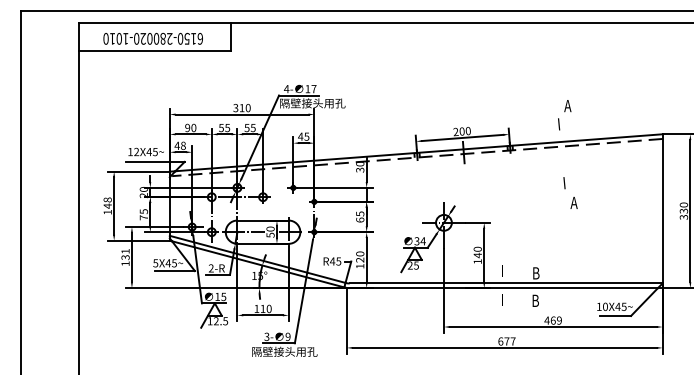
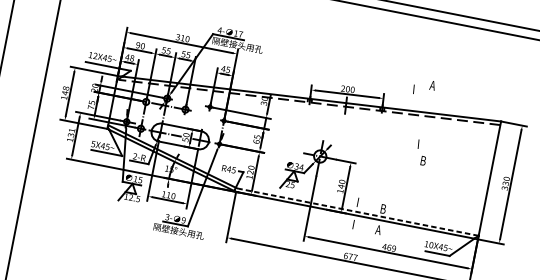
line: (559, 124) -> (414, 89), moved
text: (573, 202) -> (422, 160), A -> B
line: (505, 283) -> (358, 212), solid -> dashed
text: (534, 300) -> (377, 229), B -> A

